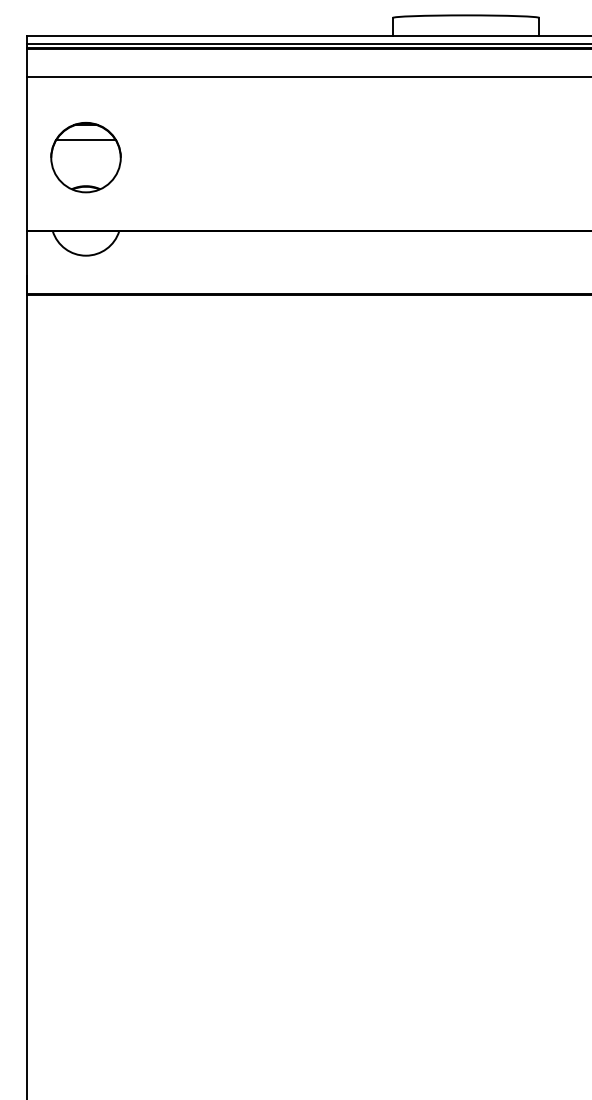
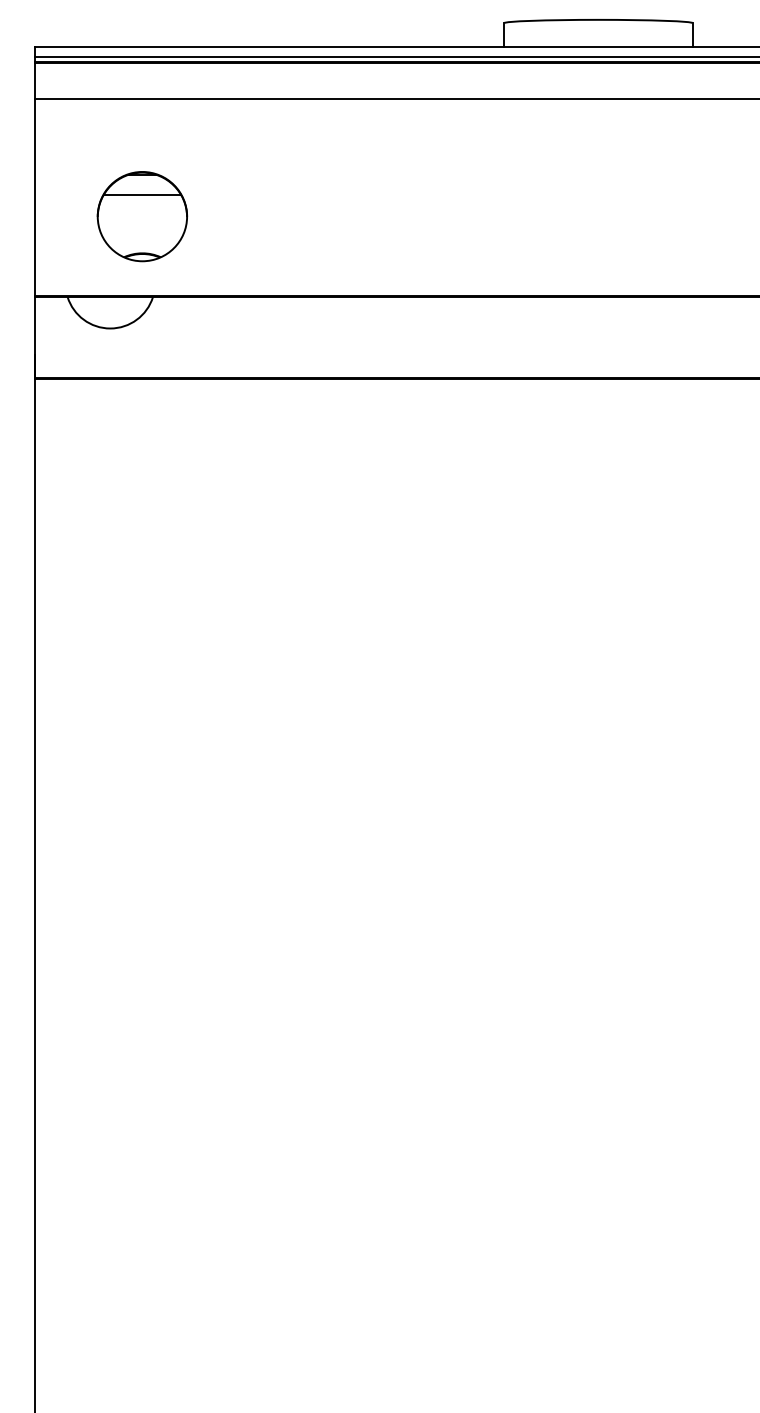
part: (85, 157) -> (141, 216), moved

